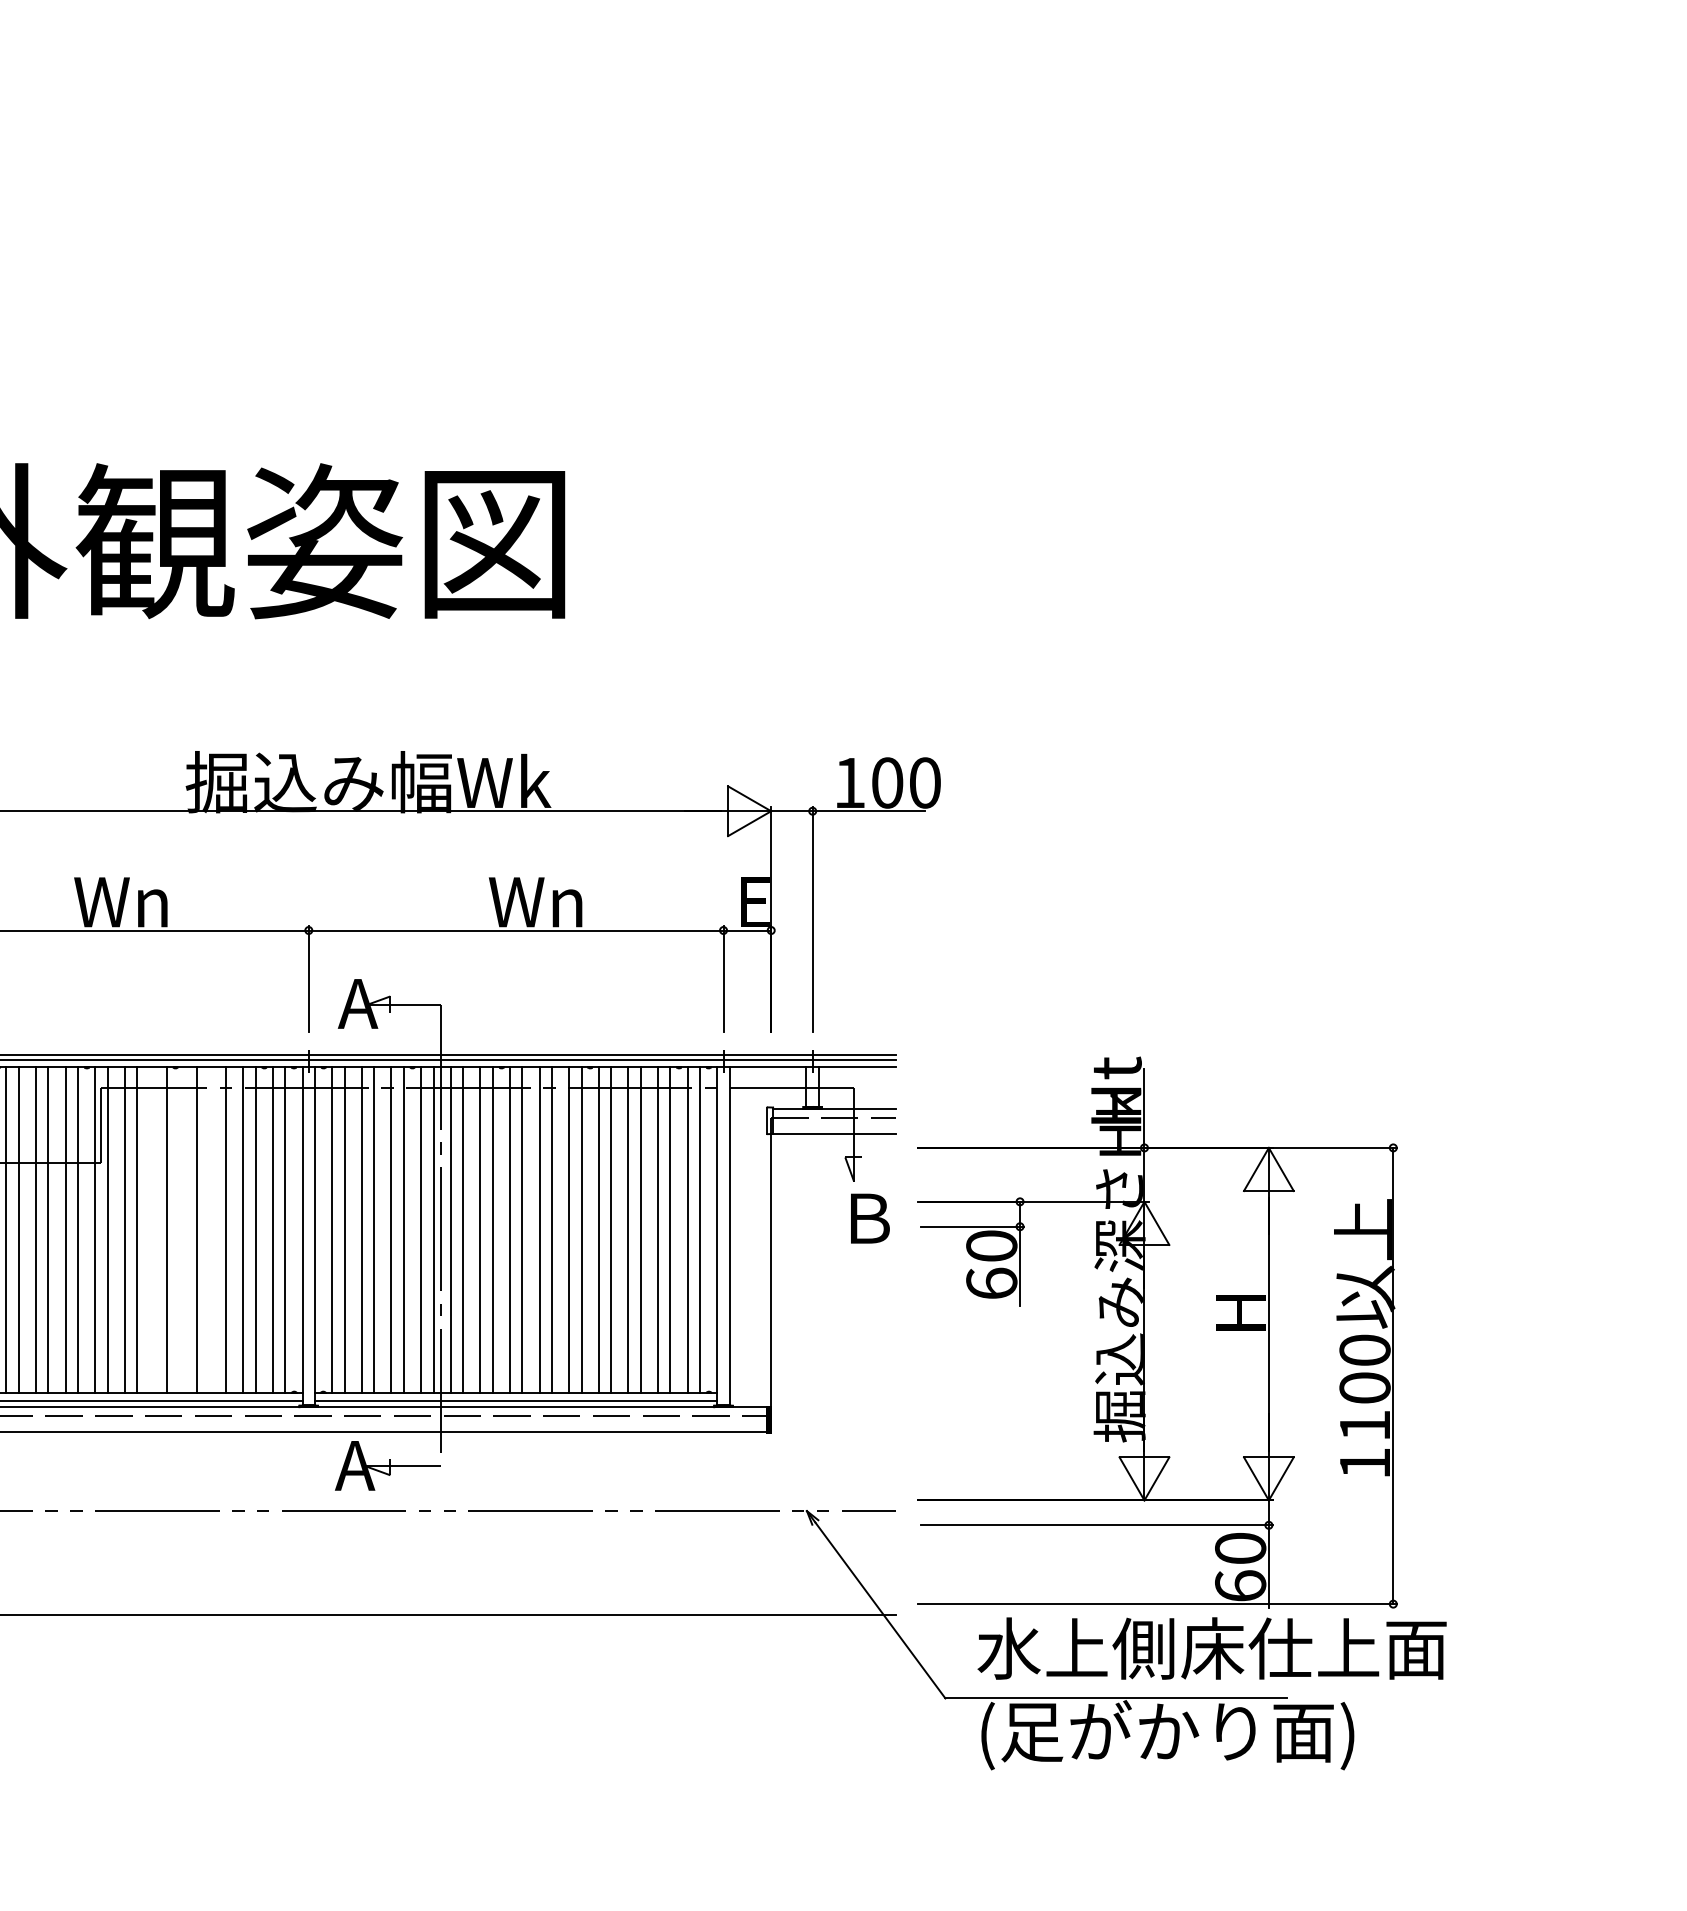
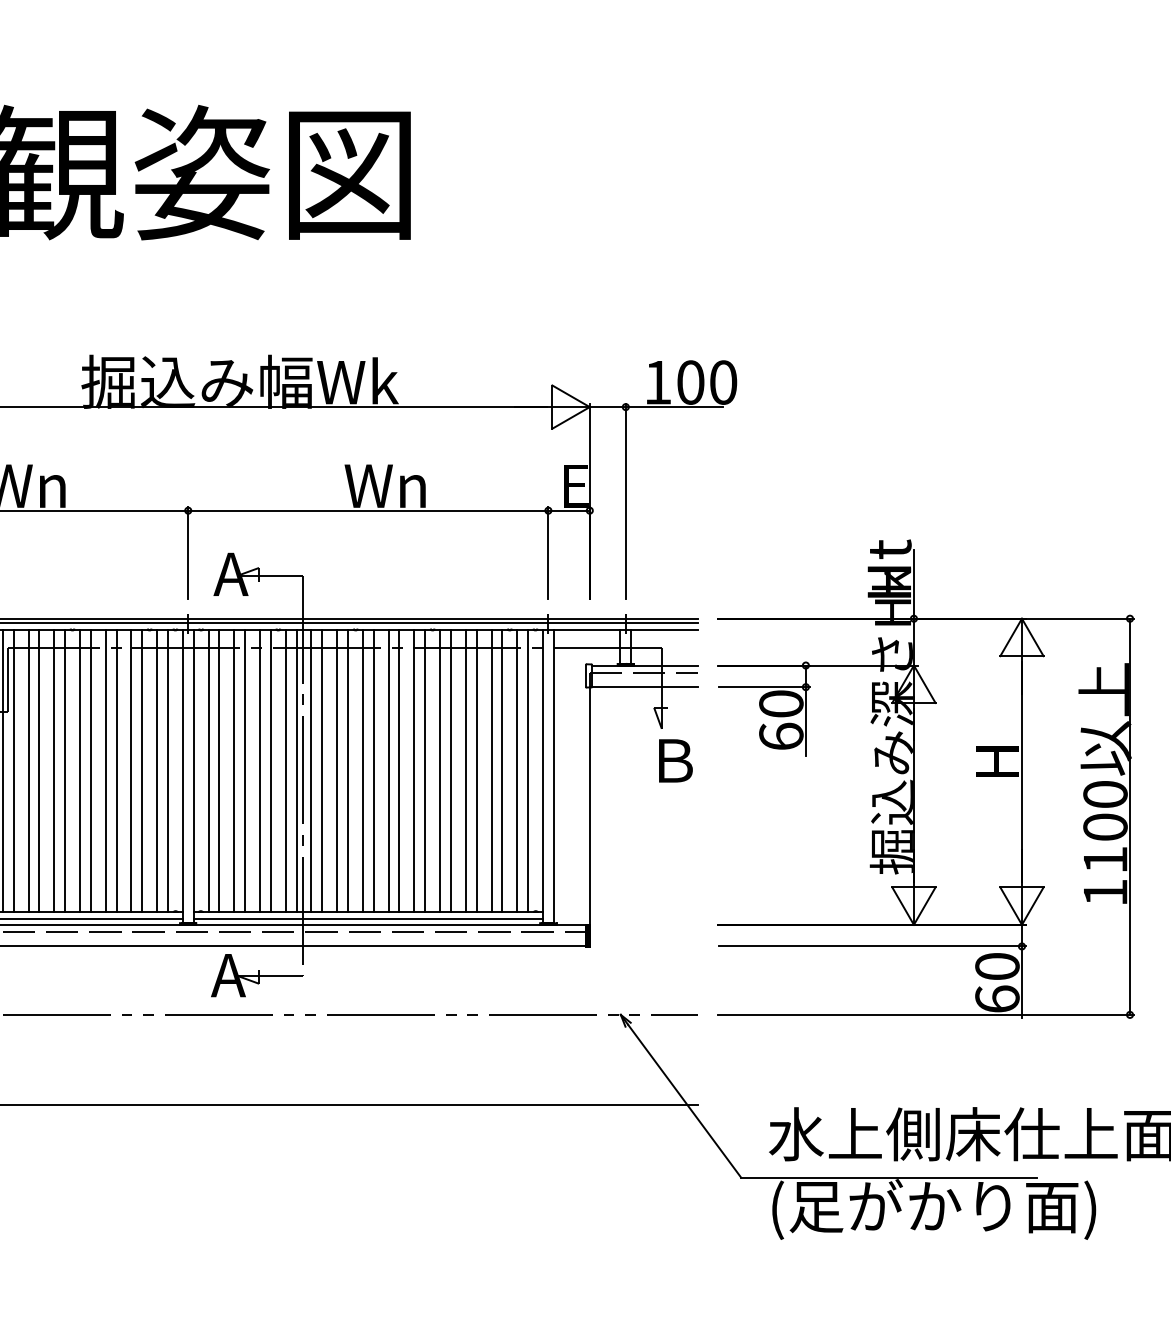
line: (154, 1229) -> (54, 770), added
line: (184, 1229) -> (80, 770), added
line: (213, 1229) -> (105, 770), added
part: (1157, 1332) -> (925, 779), moved

